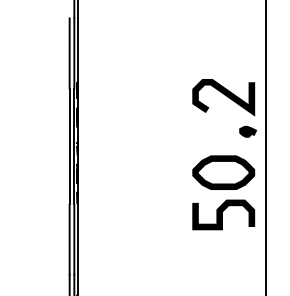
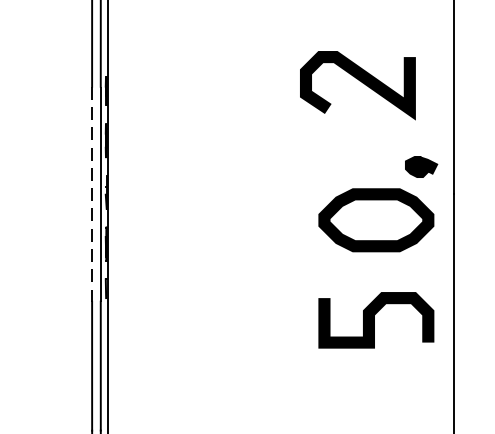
curve: (224, 95) -> (359, 81), moved
line: (69, 145) -> (91, 192), solid -> dashed
part: (223, 172) -> (375, 219), moved

